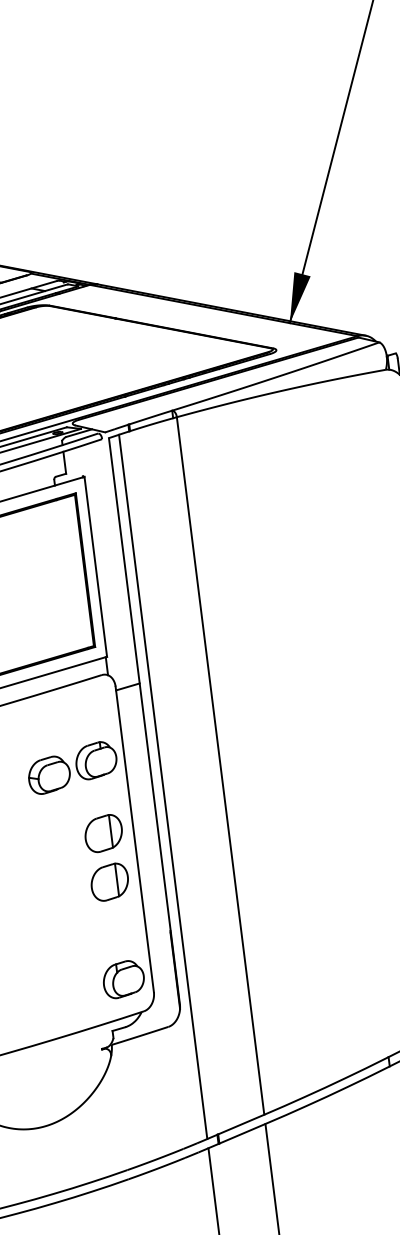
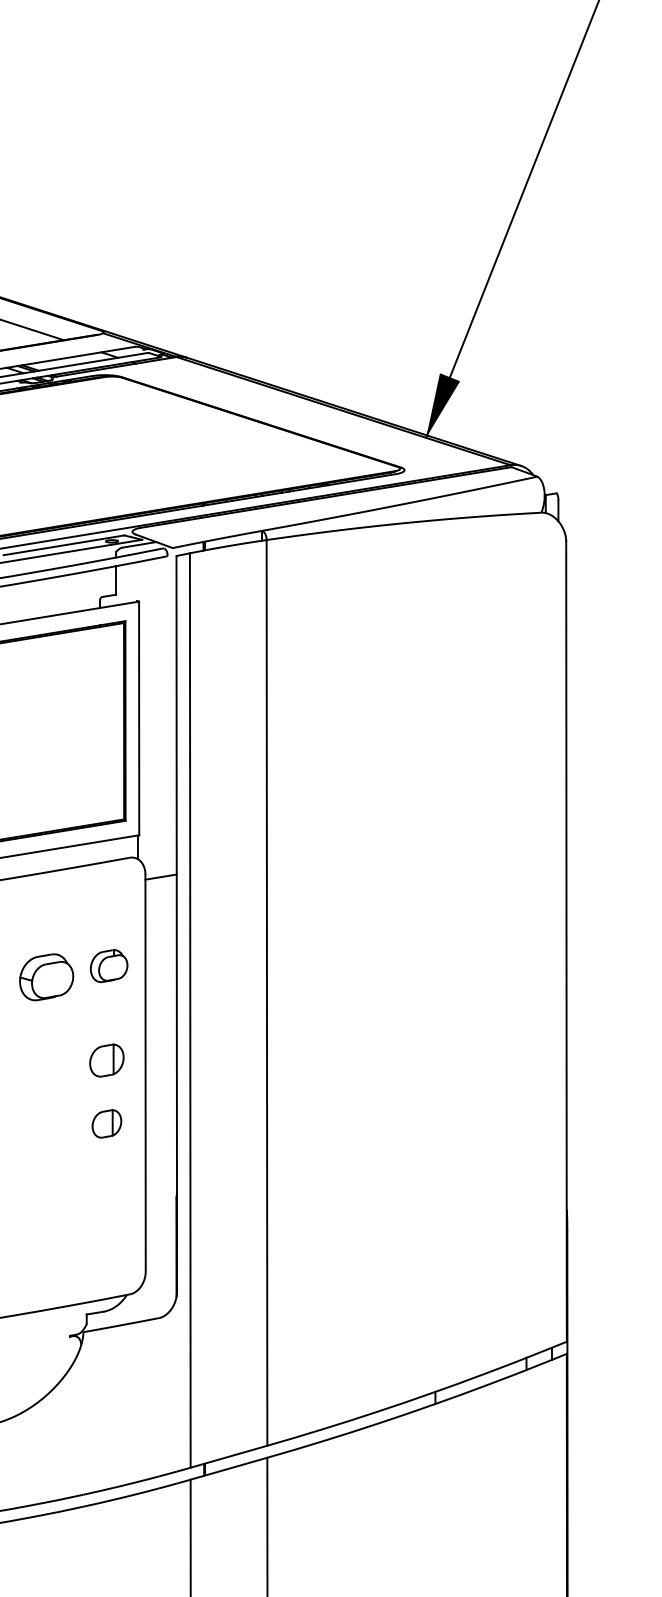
part: (96, 759) -> (109, 965), size x0.7
part: (103, 833) -> (106, 1060), size x0.7
part: (109, 881) -> (106, 1123), size x0.6
part: (123, 979) -> (109, 1250), removed

